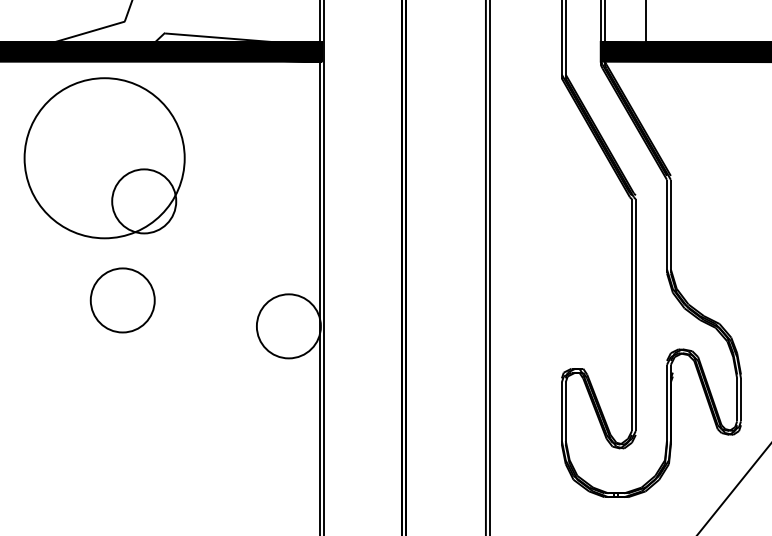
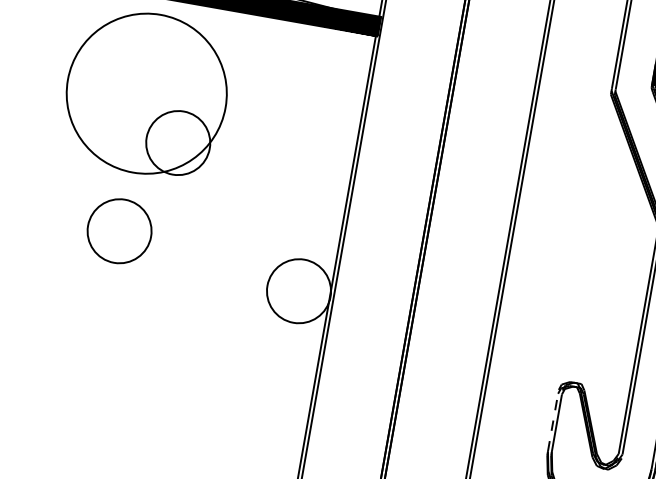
part: (122, 300) -> (119, 231), moved
line: (561, 411) -> (552, 422), solid -> dashed

